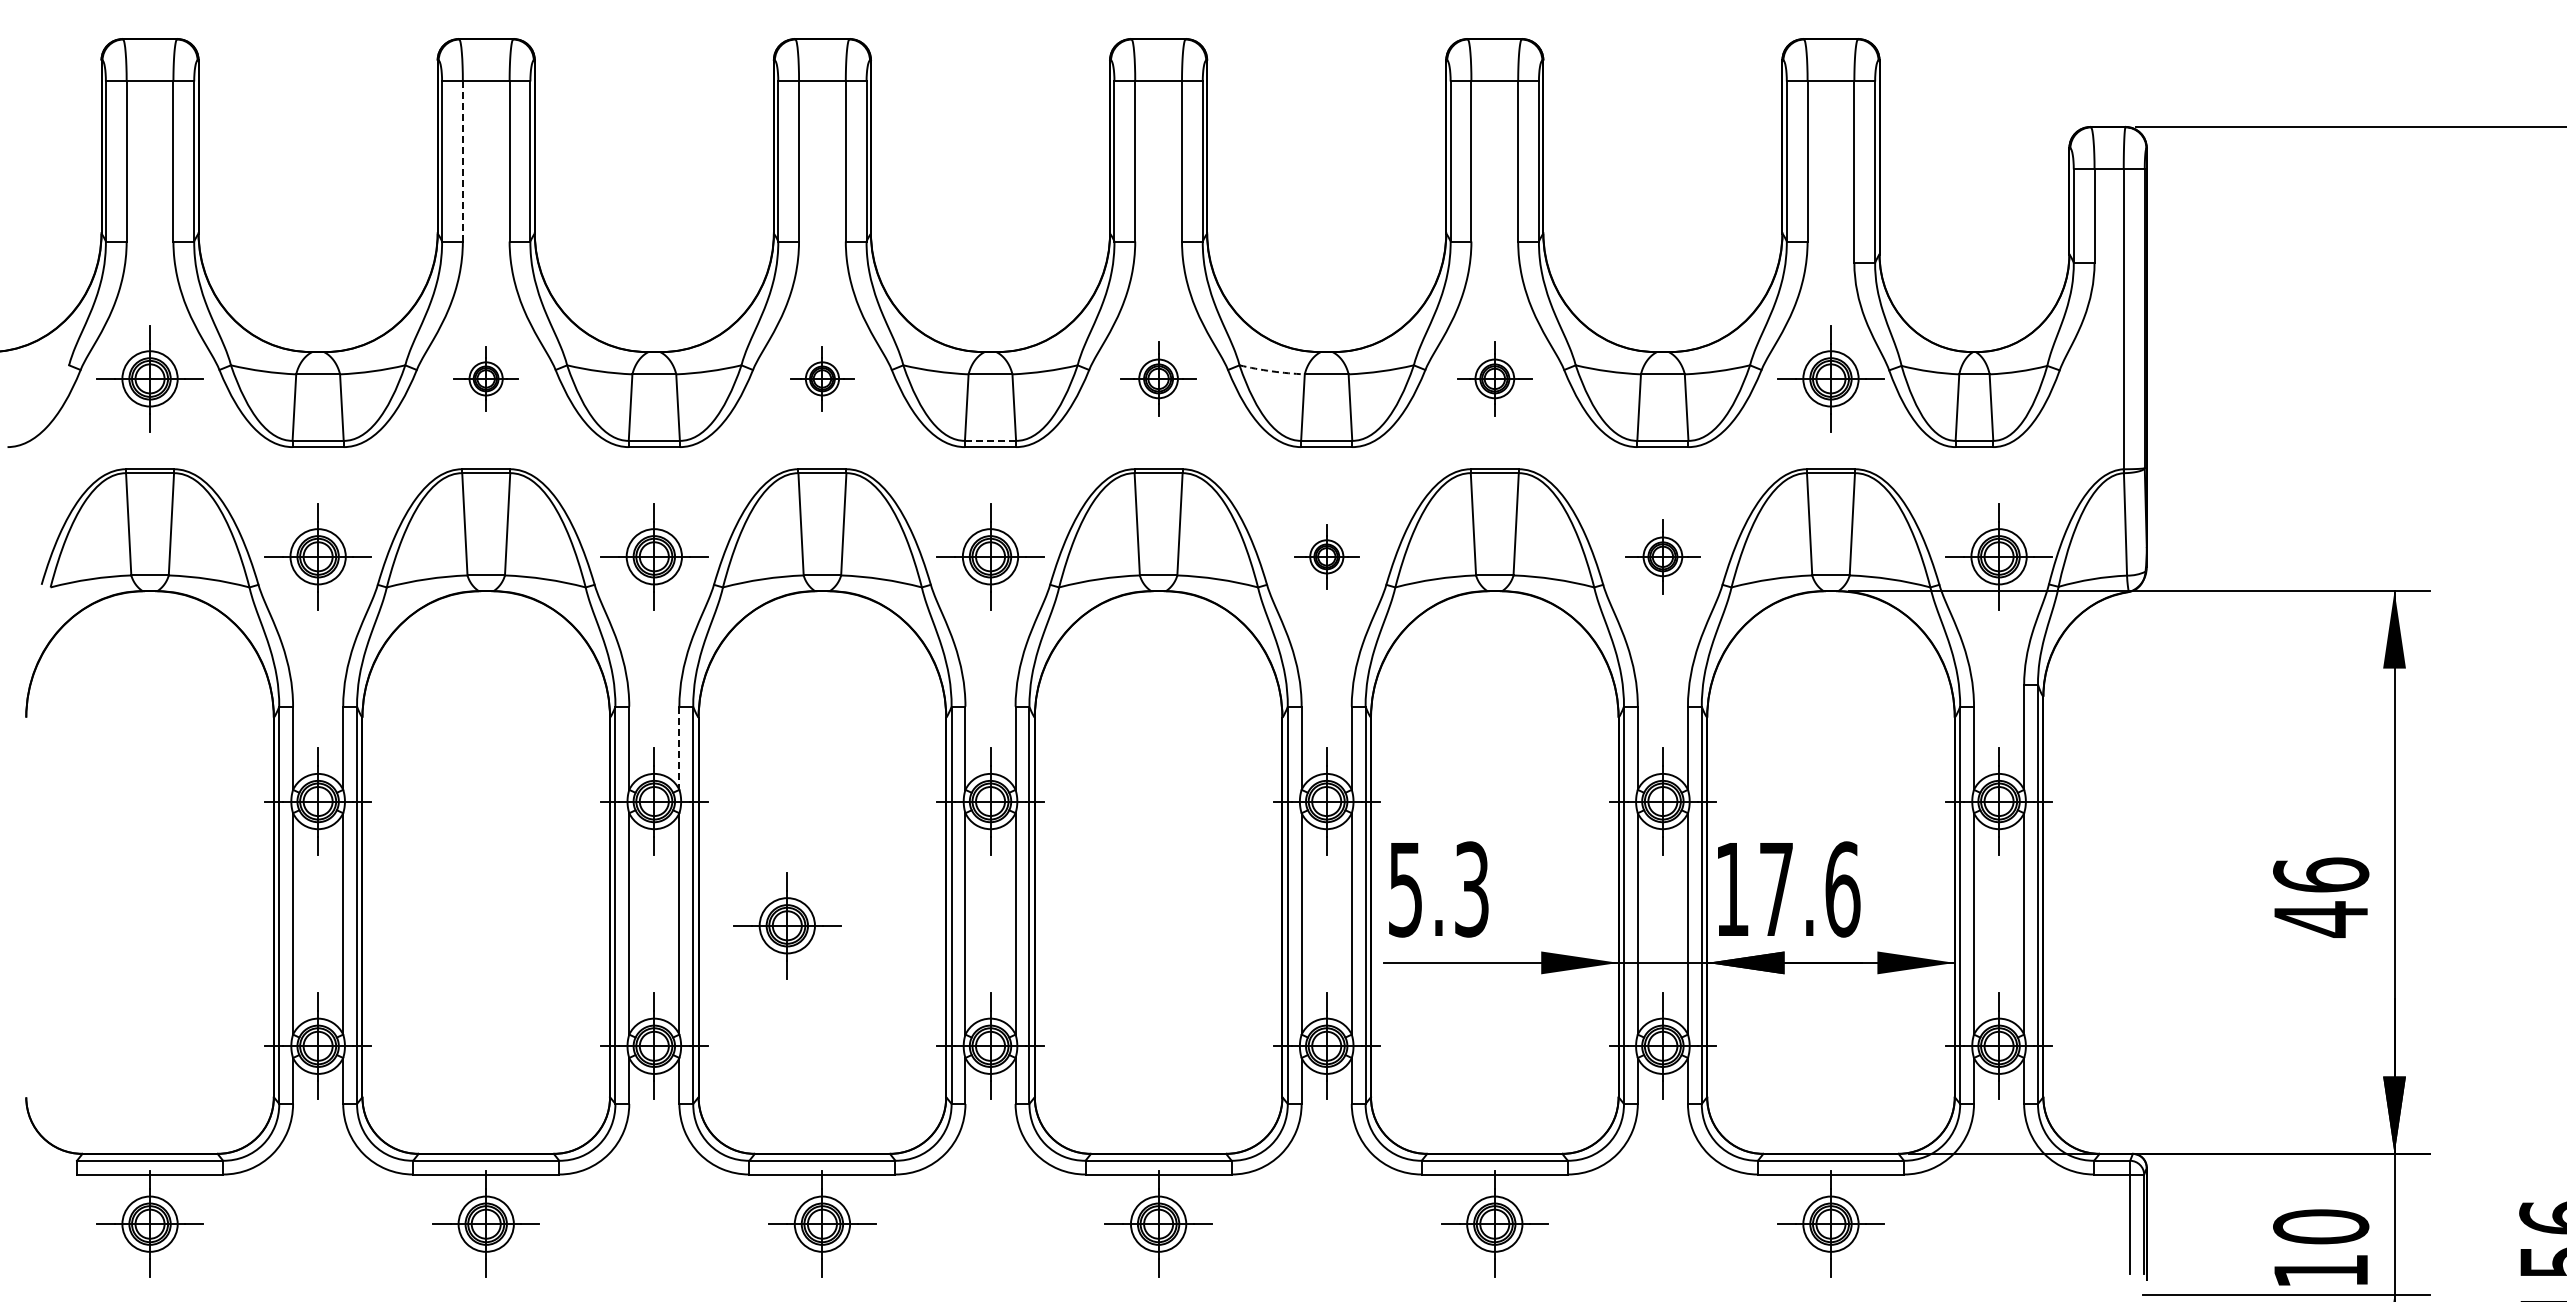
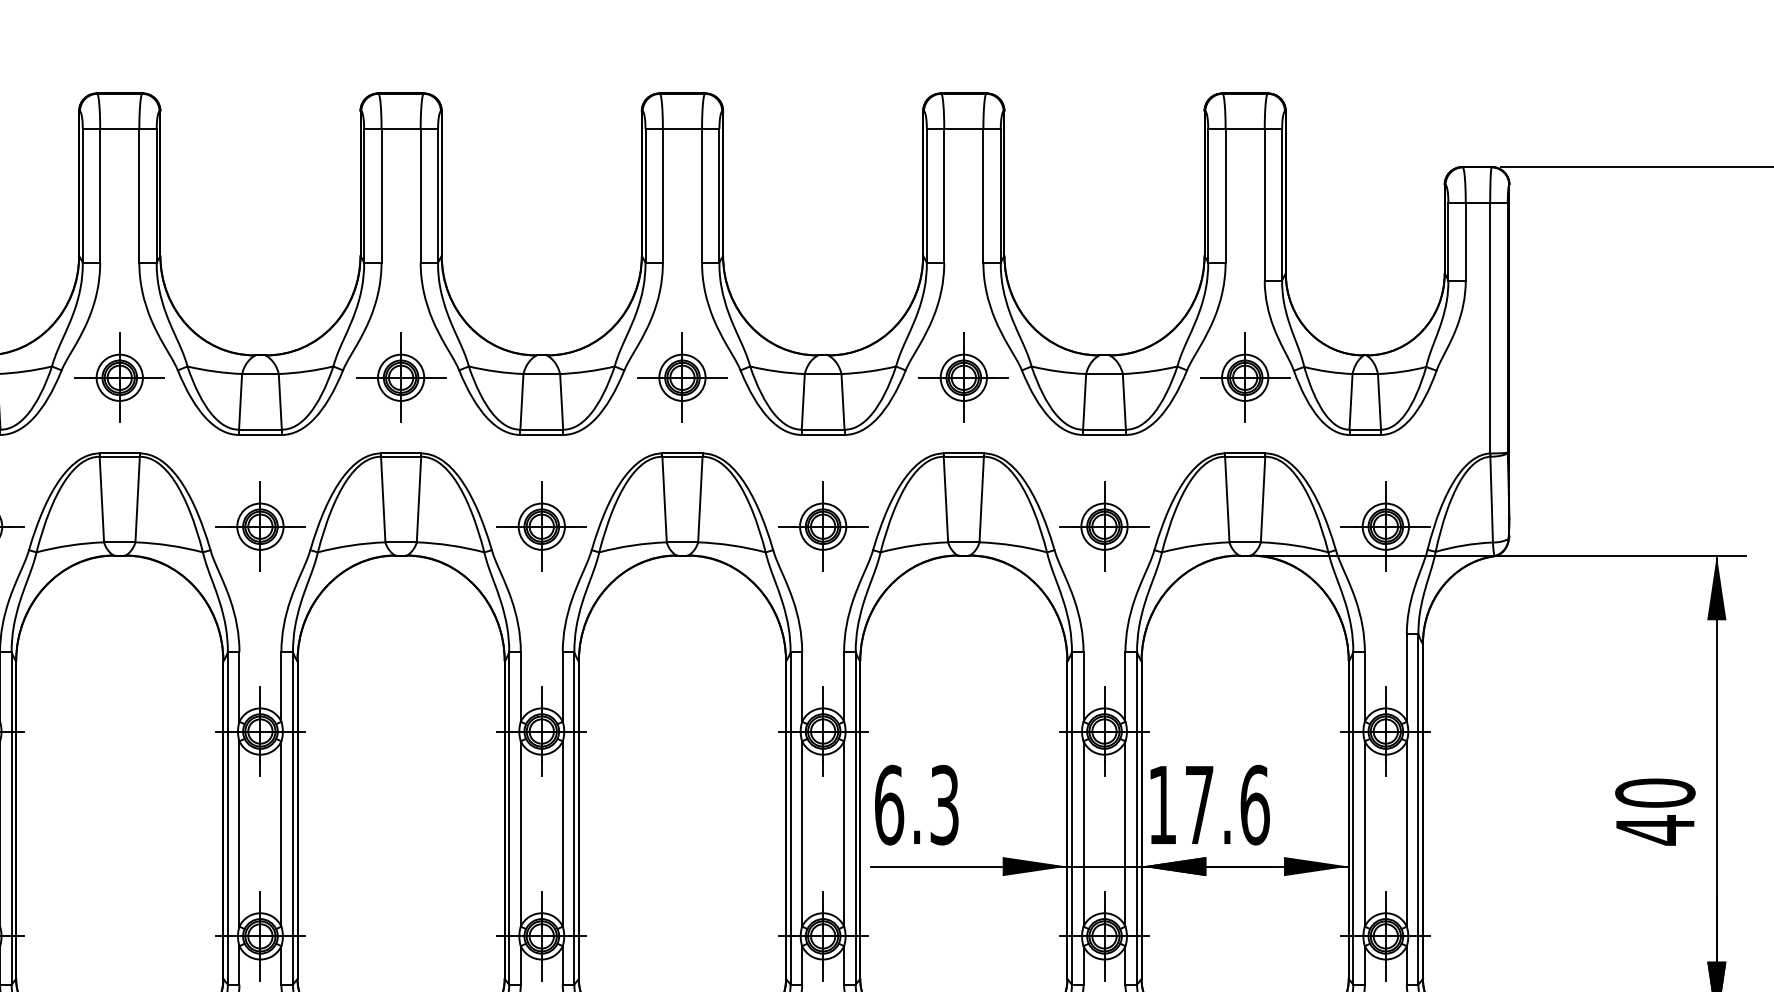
line: (462, 161) -> (99, 195), dashed -> solid
arc: (1271, 371) -> (776, 371), dashed -> solid
part: (485, 378) -> (119, 377), size x1.67
part: (822, 378) -> (401, 377), size x1.67
part: (1158, 378) -> (682, 377), size x1.43
part: (1494, 378) -> (963, 377), size x1.43
line: (990, 440) -> (541, 429), dashed -> solid
part: (1326, 556) -> (822, 526), size x1.67
part: (1662, 556) -> (1104, 526), size x1.43
line: (679, 748) -> (281, 687), dashed -> solid
text: (2321, 874) -> (1655, 792), 46 -> 40
text: (1405, 889) -> (889, 805), 5.3 -> 6.3
part: (787, 925) -> (371, 835), removed

